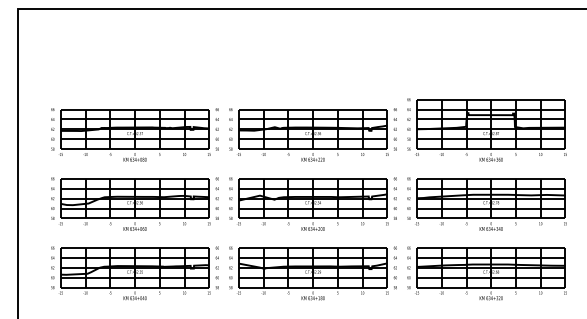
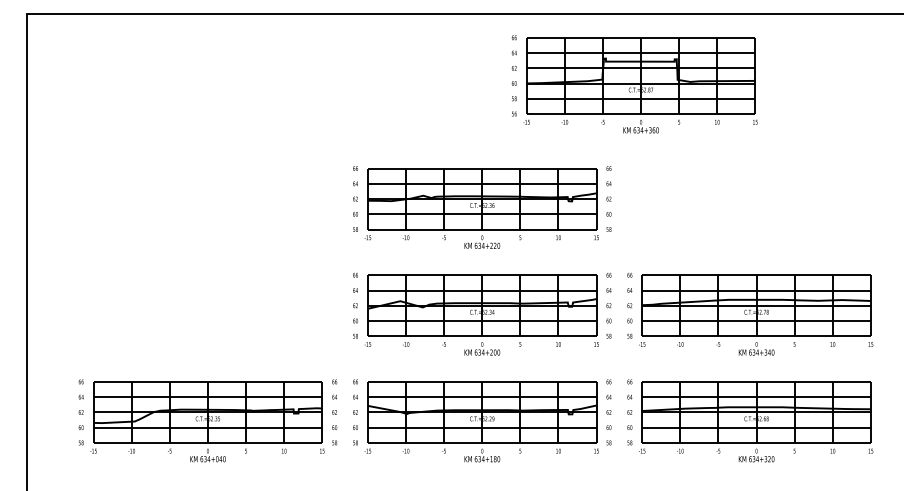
part: (486, 129) -> (633, 83), moved
part: (134, 134) -> (207, 206), removed
part: (134, 203) -> (207, 313), removed

